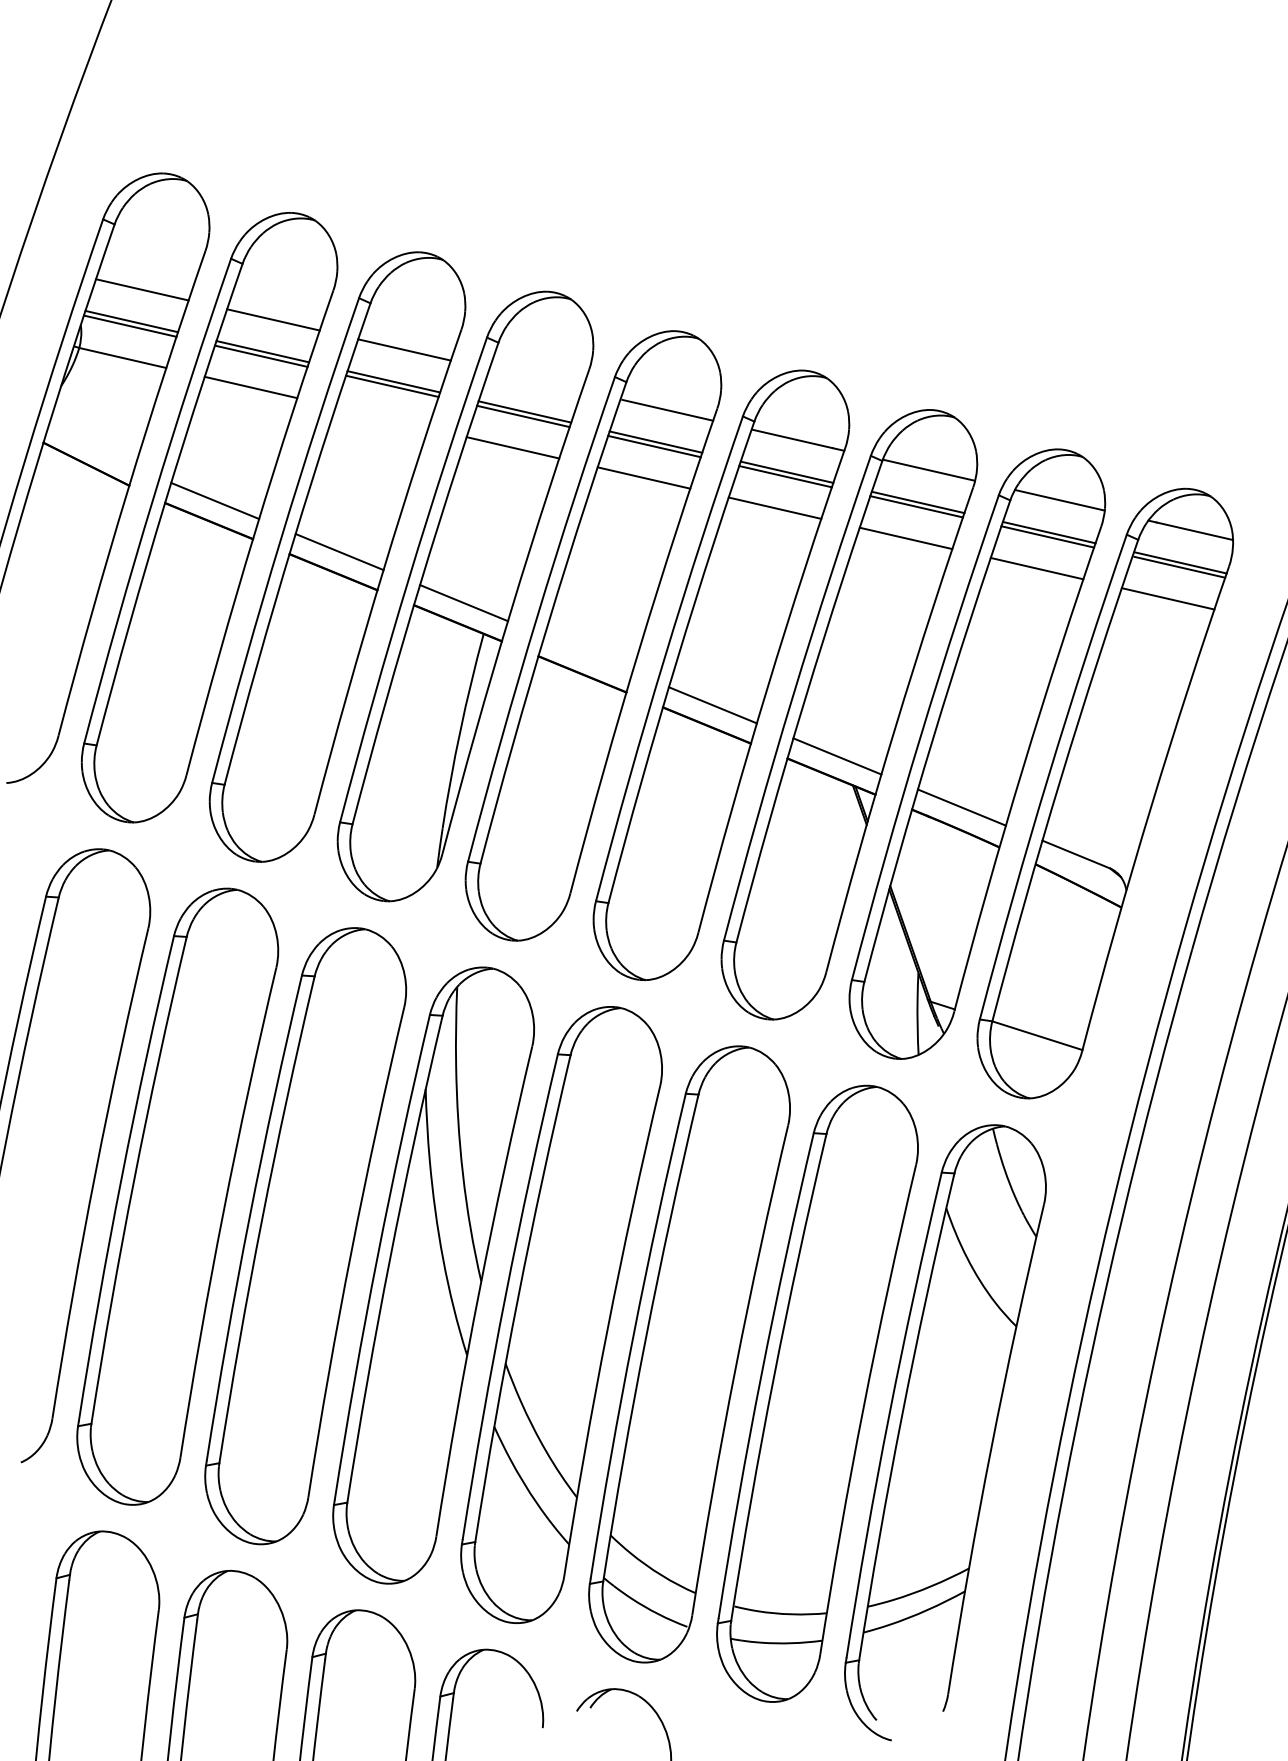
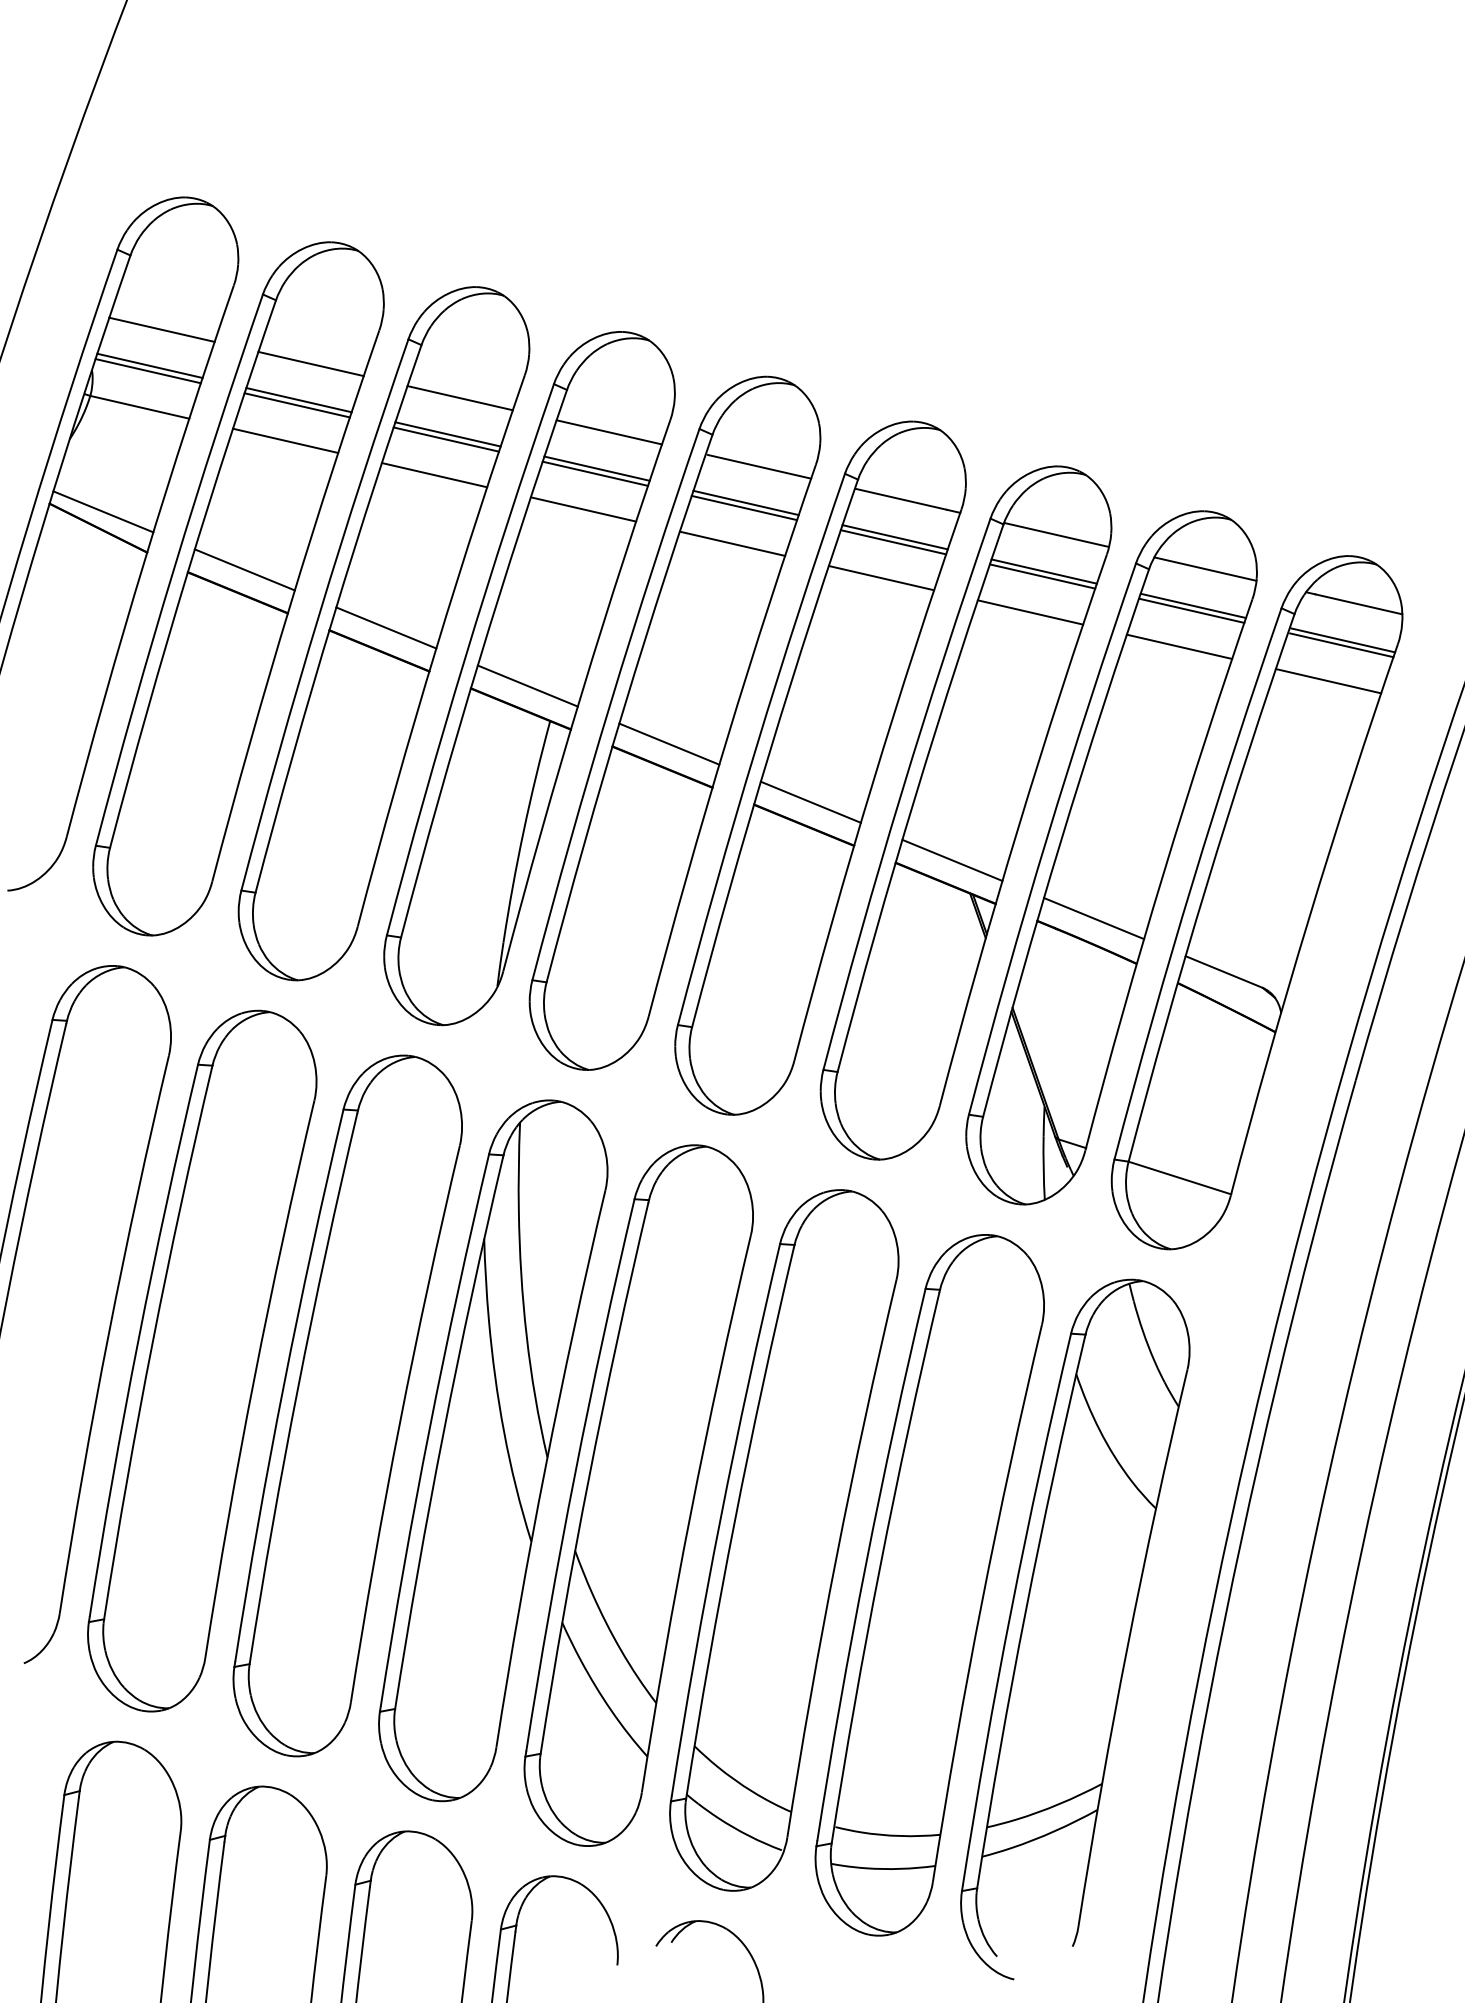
line: (535, 379) -> (609, 431), added
line: (381, 417) -> (433, 474), added
line: (90, 449) -> (103, 511), added
line: (588, 654) -> (669, 744), added

